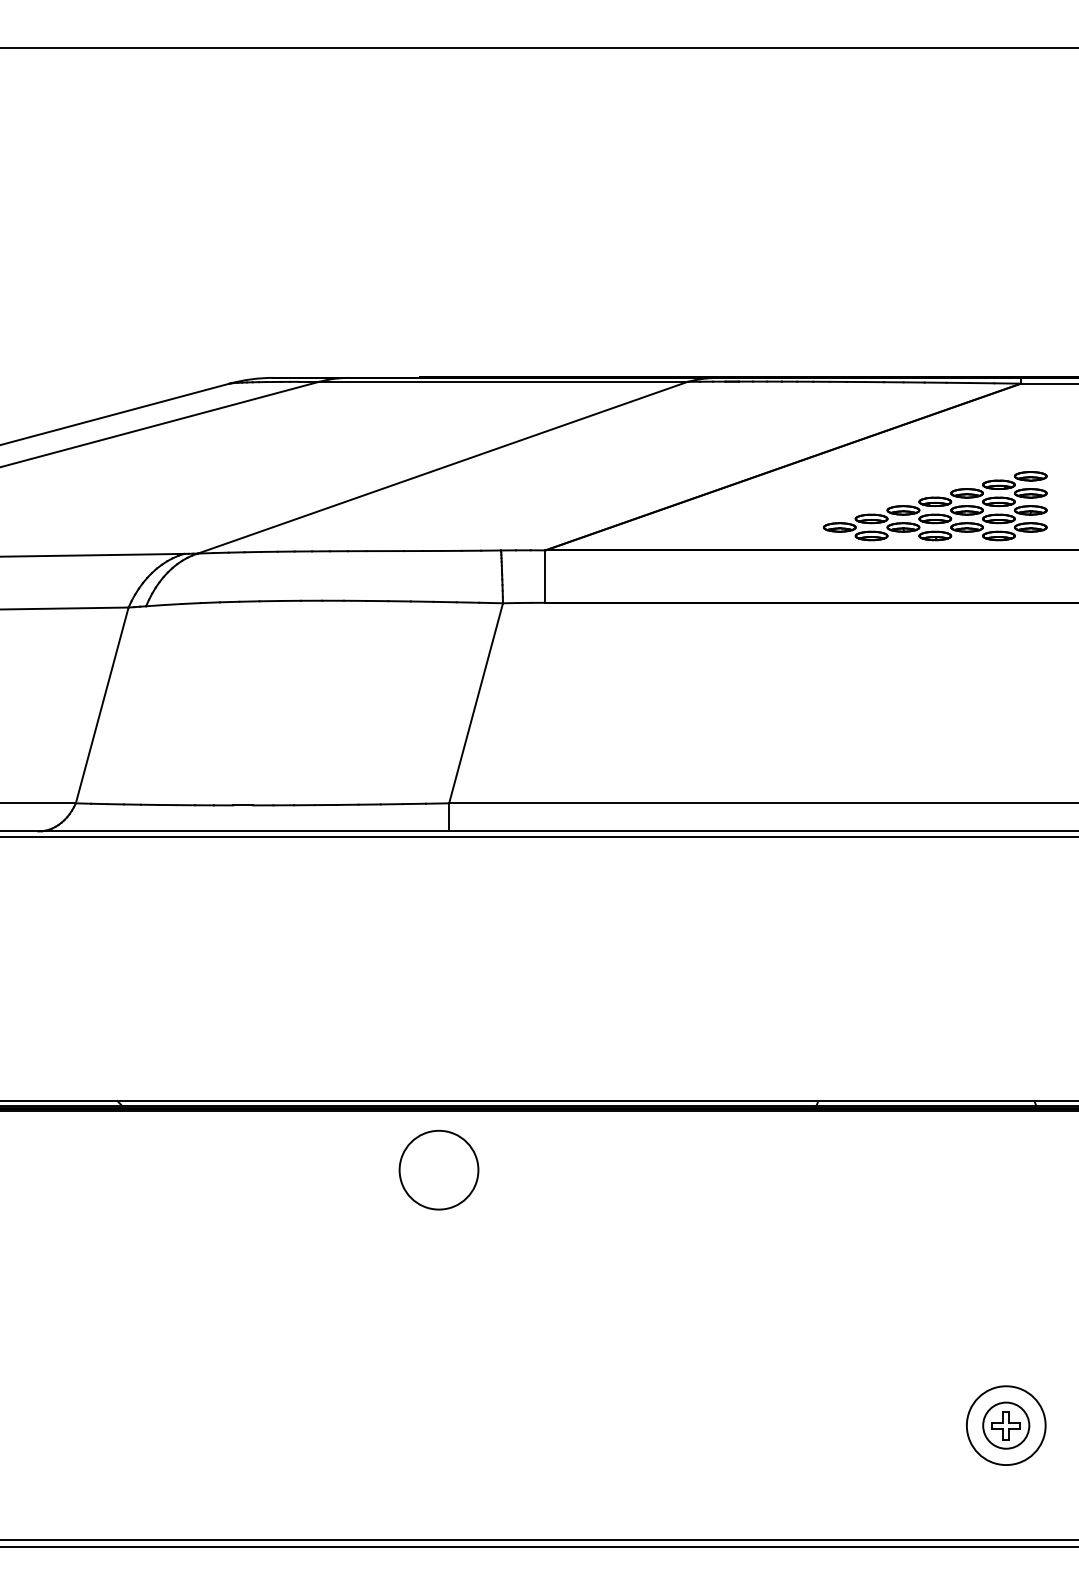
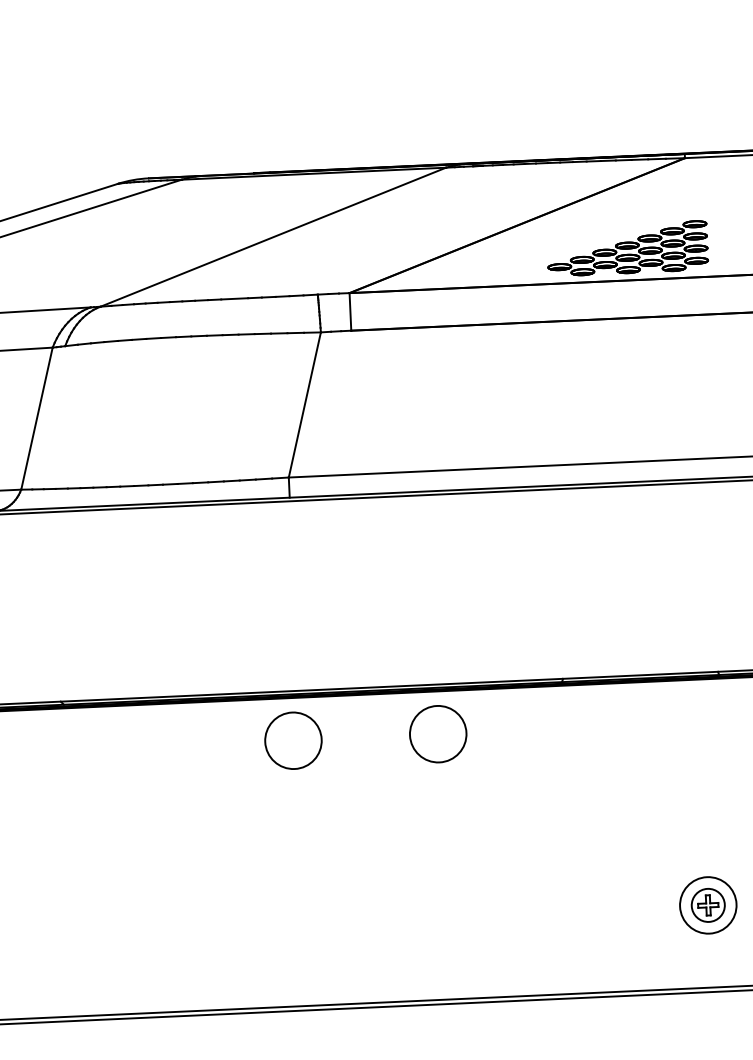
circle: (640, 1169) -> (437, 733), added

